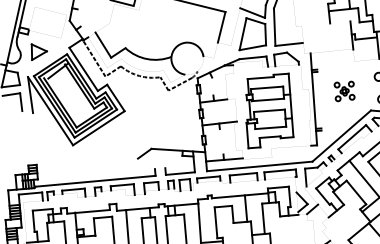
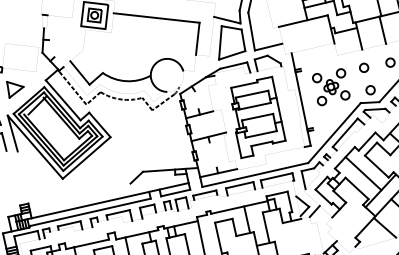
line: (325, 23) -> (302, 20), added
part: (344, 91) -> (331, 87), size x1.67
line: (115, 172) -> (109, 200), added

